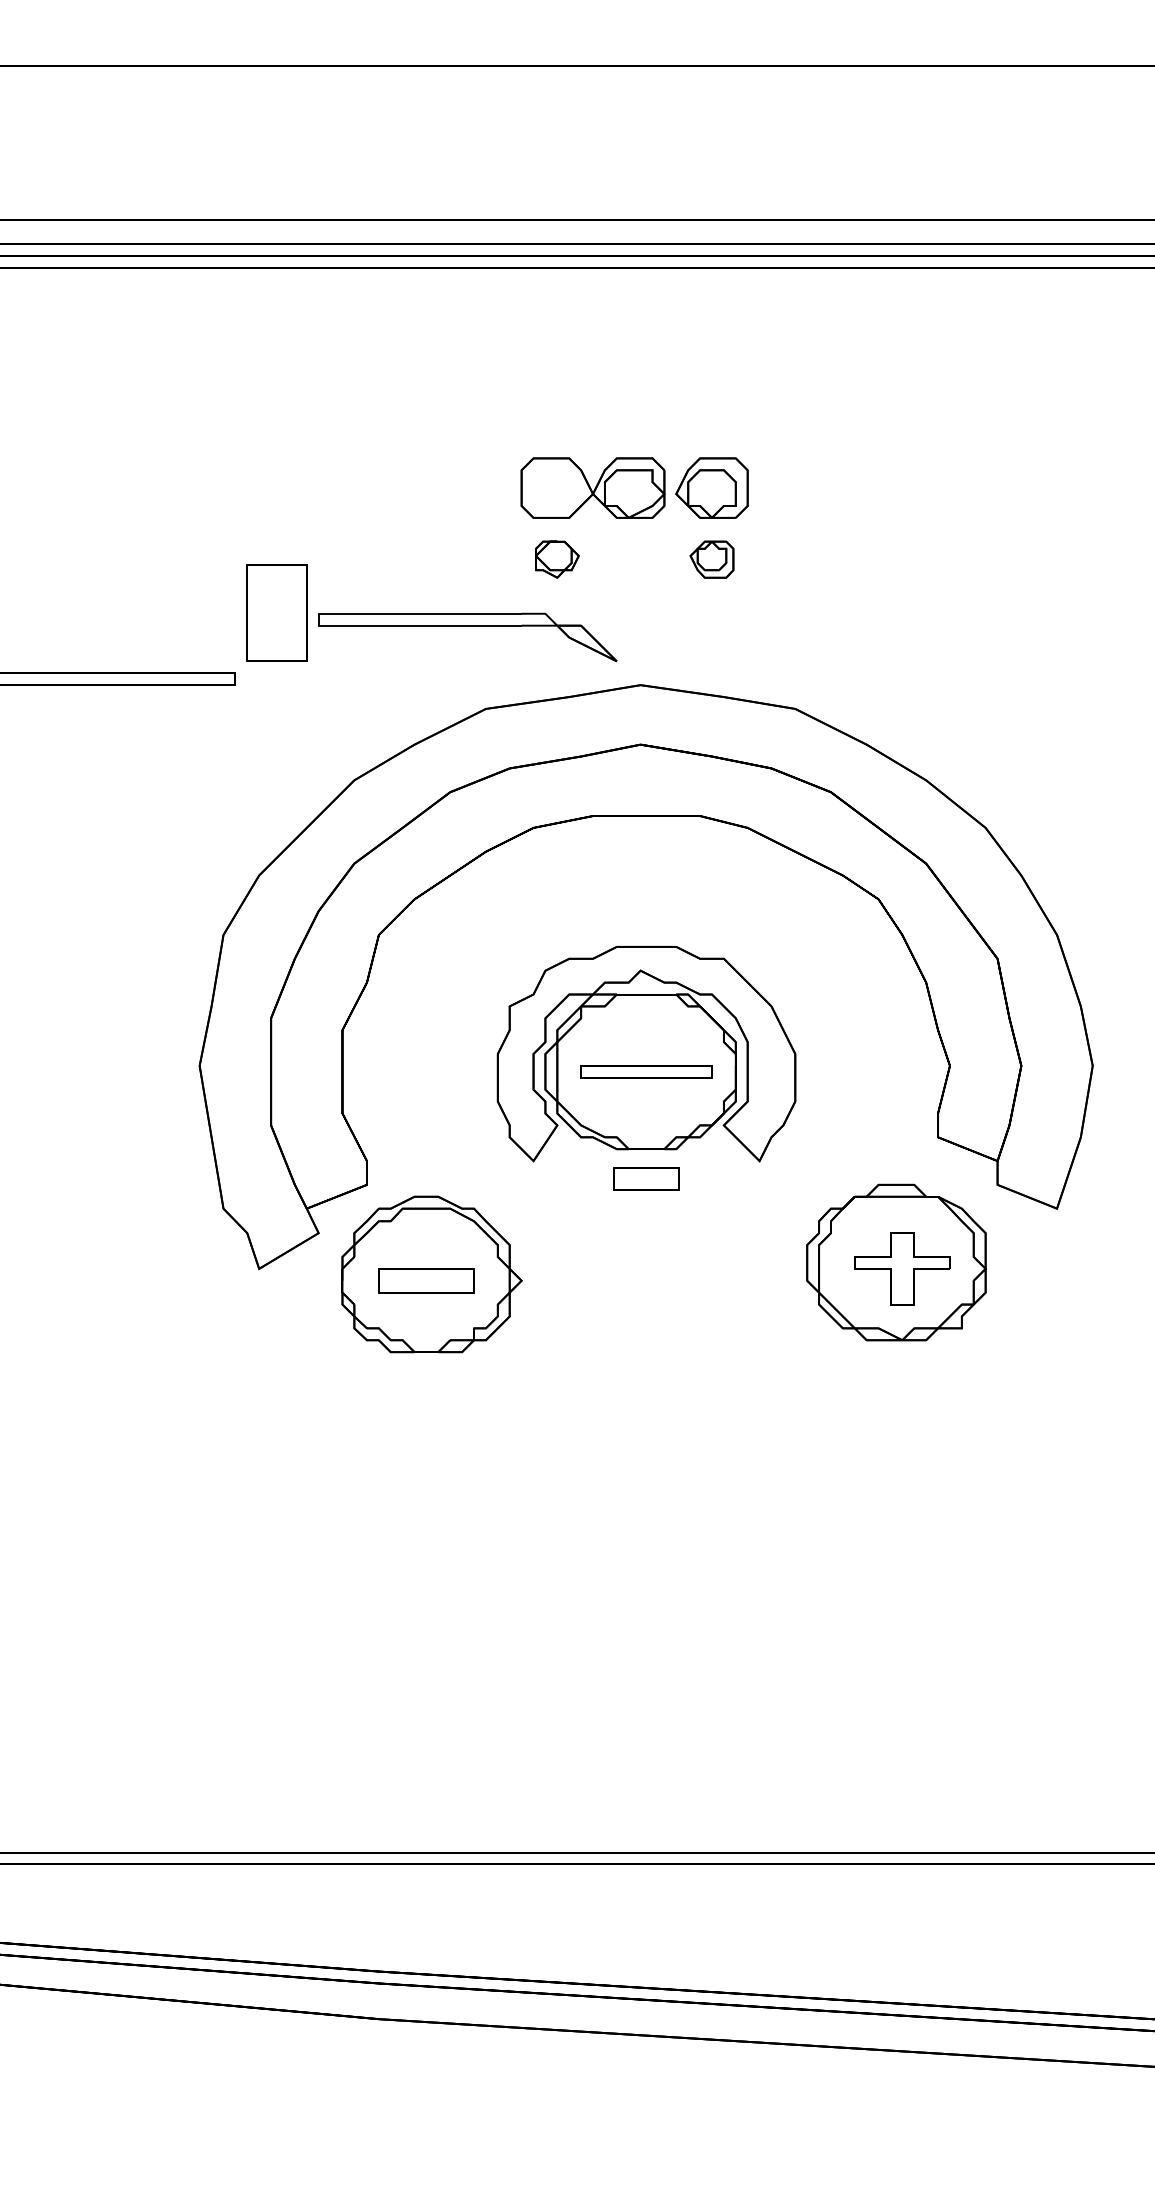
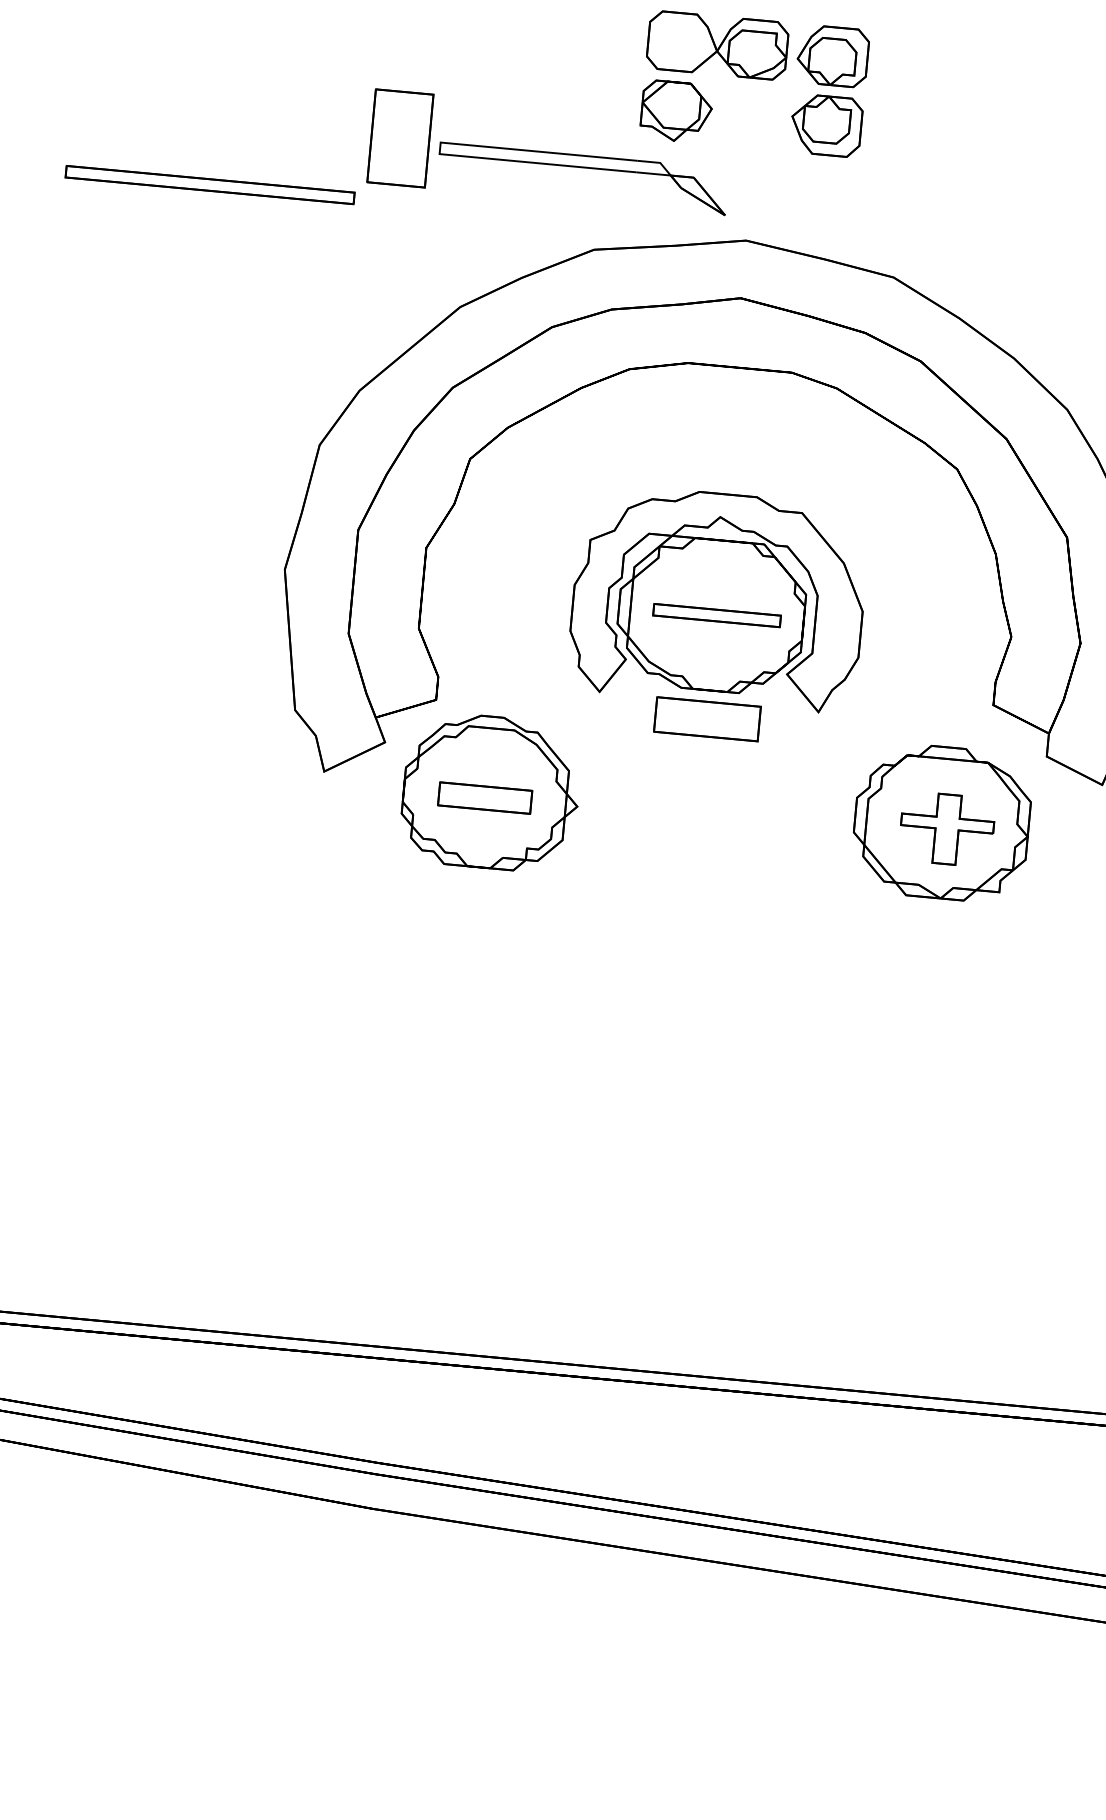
part: (557, 559) -> (676, 111), size x1.67
part: (711, 559) -> (825, 125), size x1.67
part: (646, 1178) -> (707, 718), size x1.67

